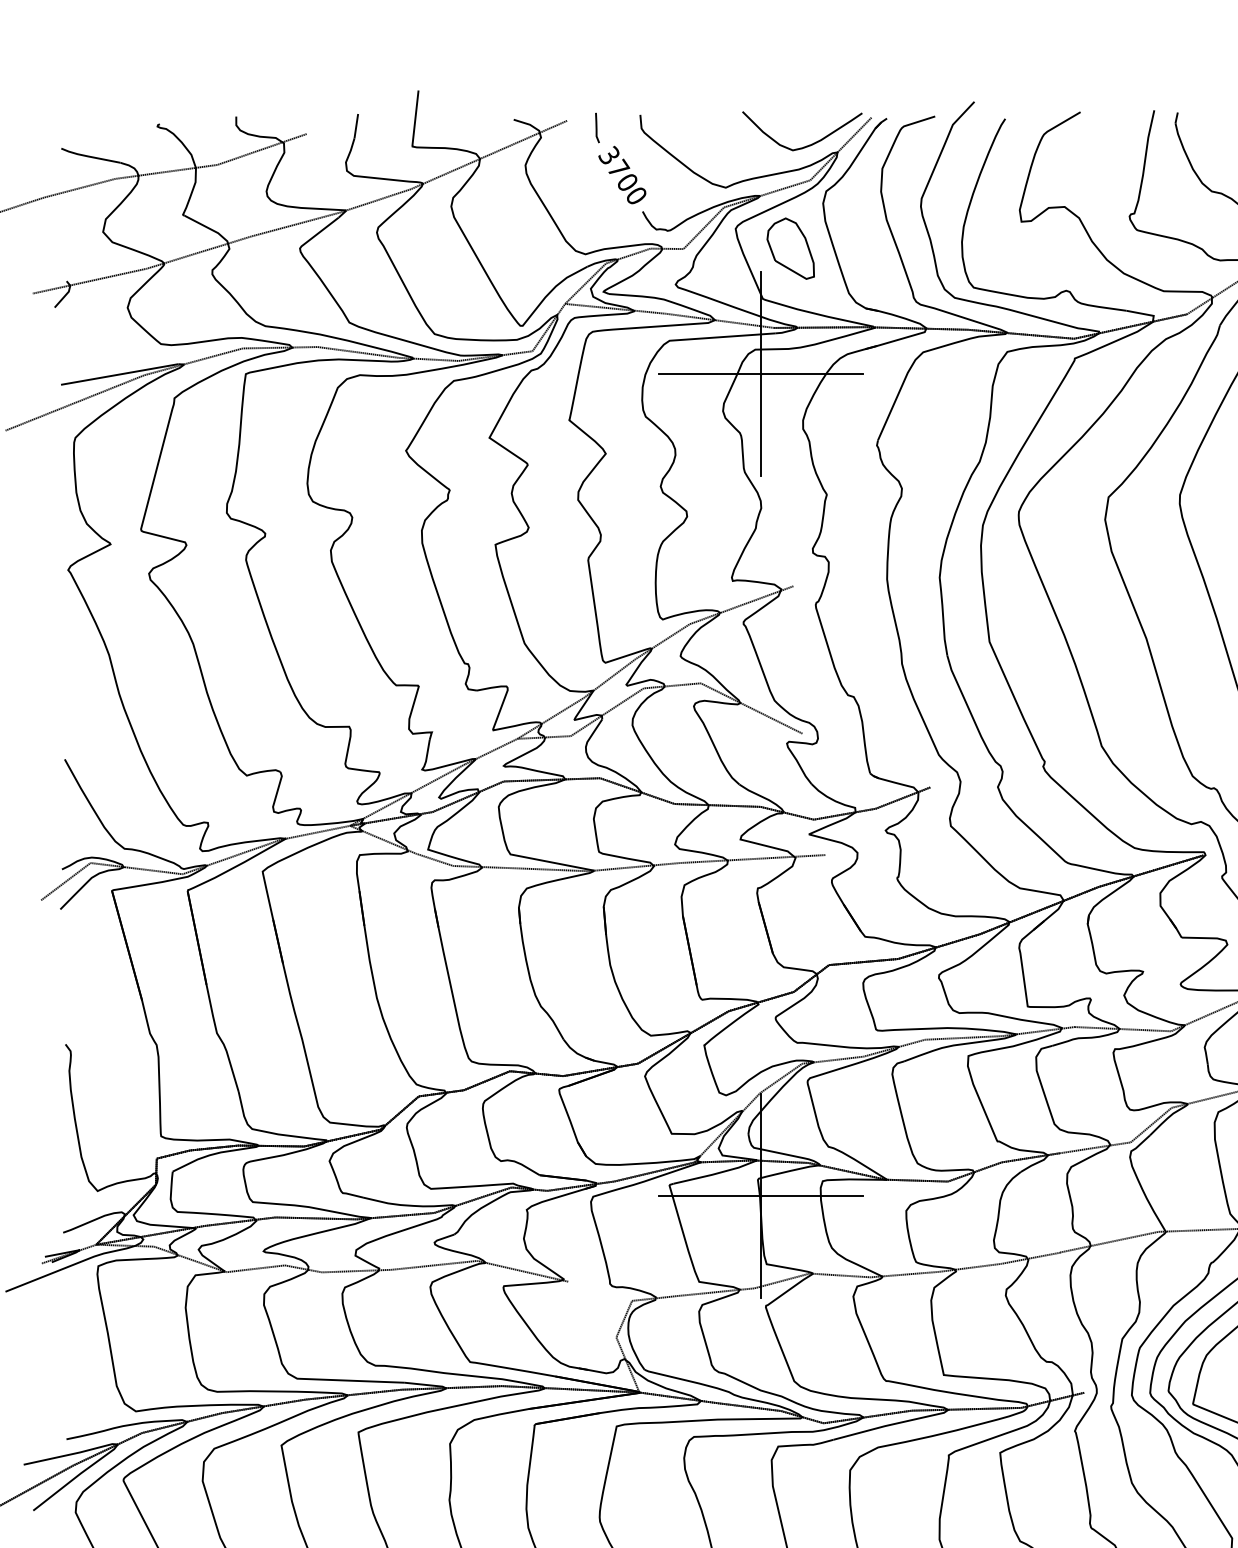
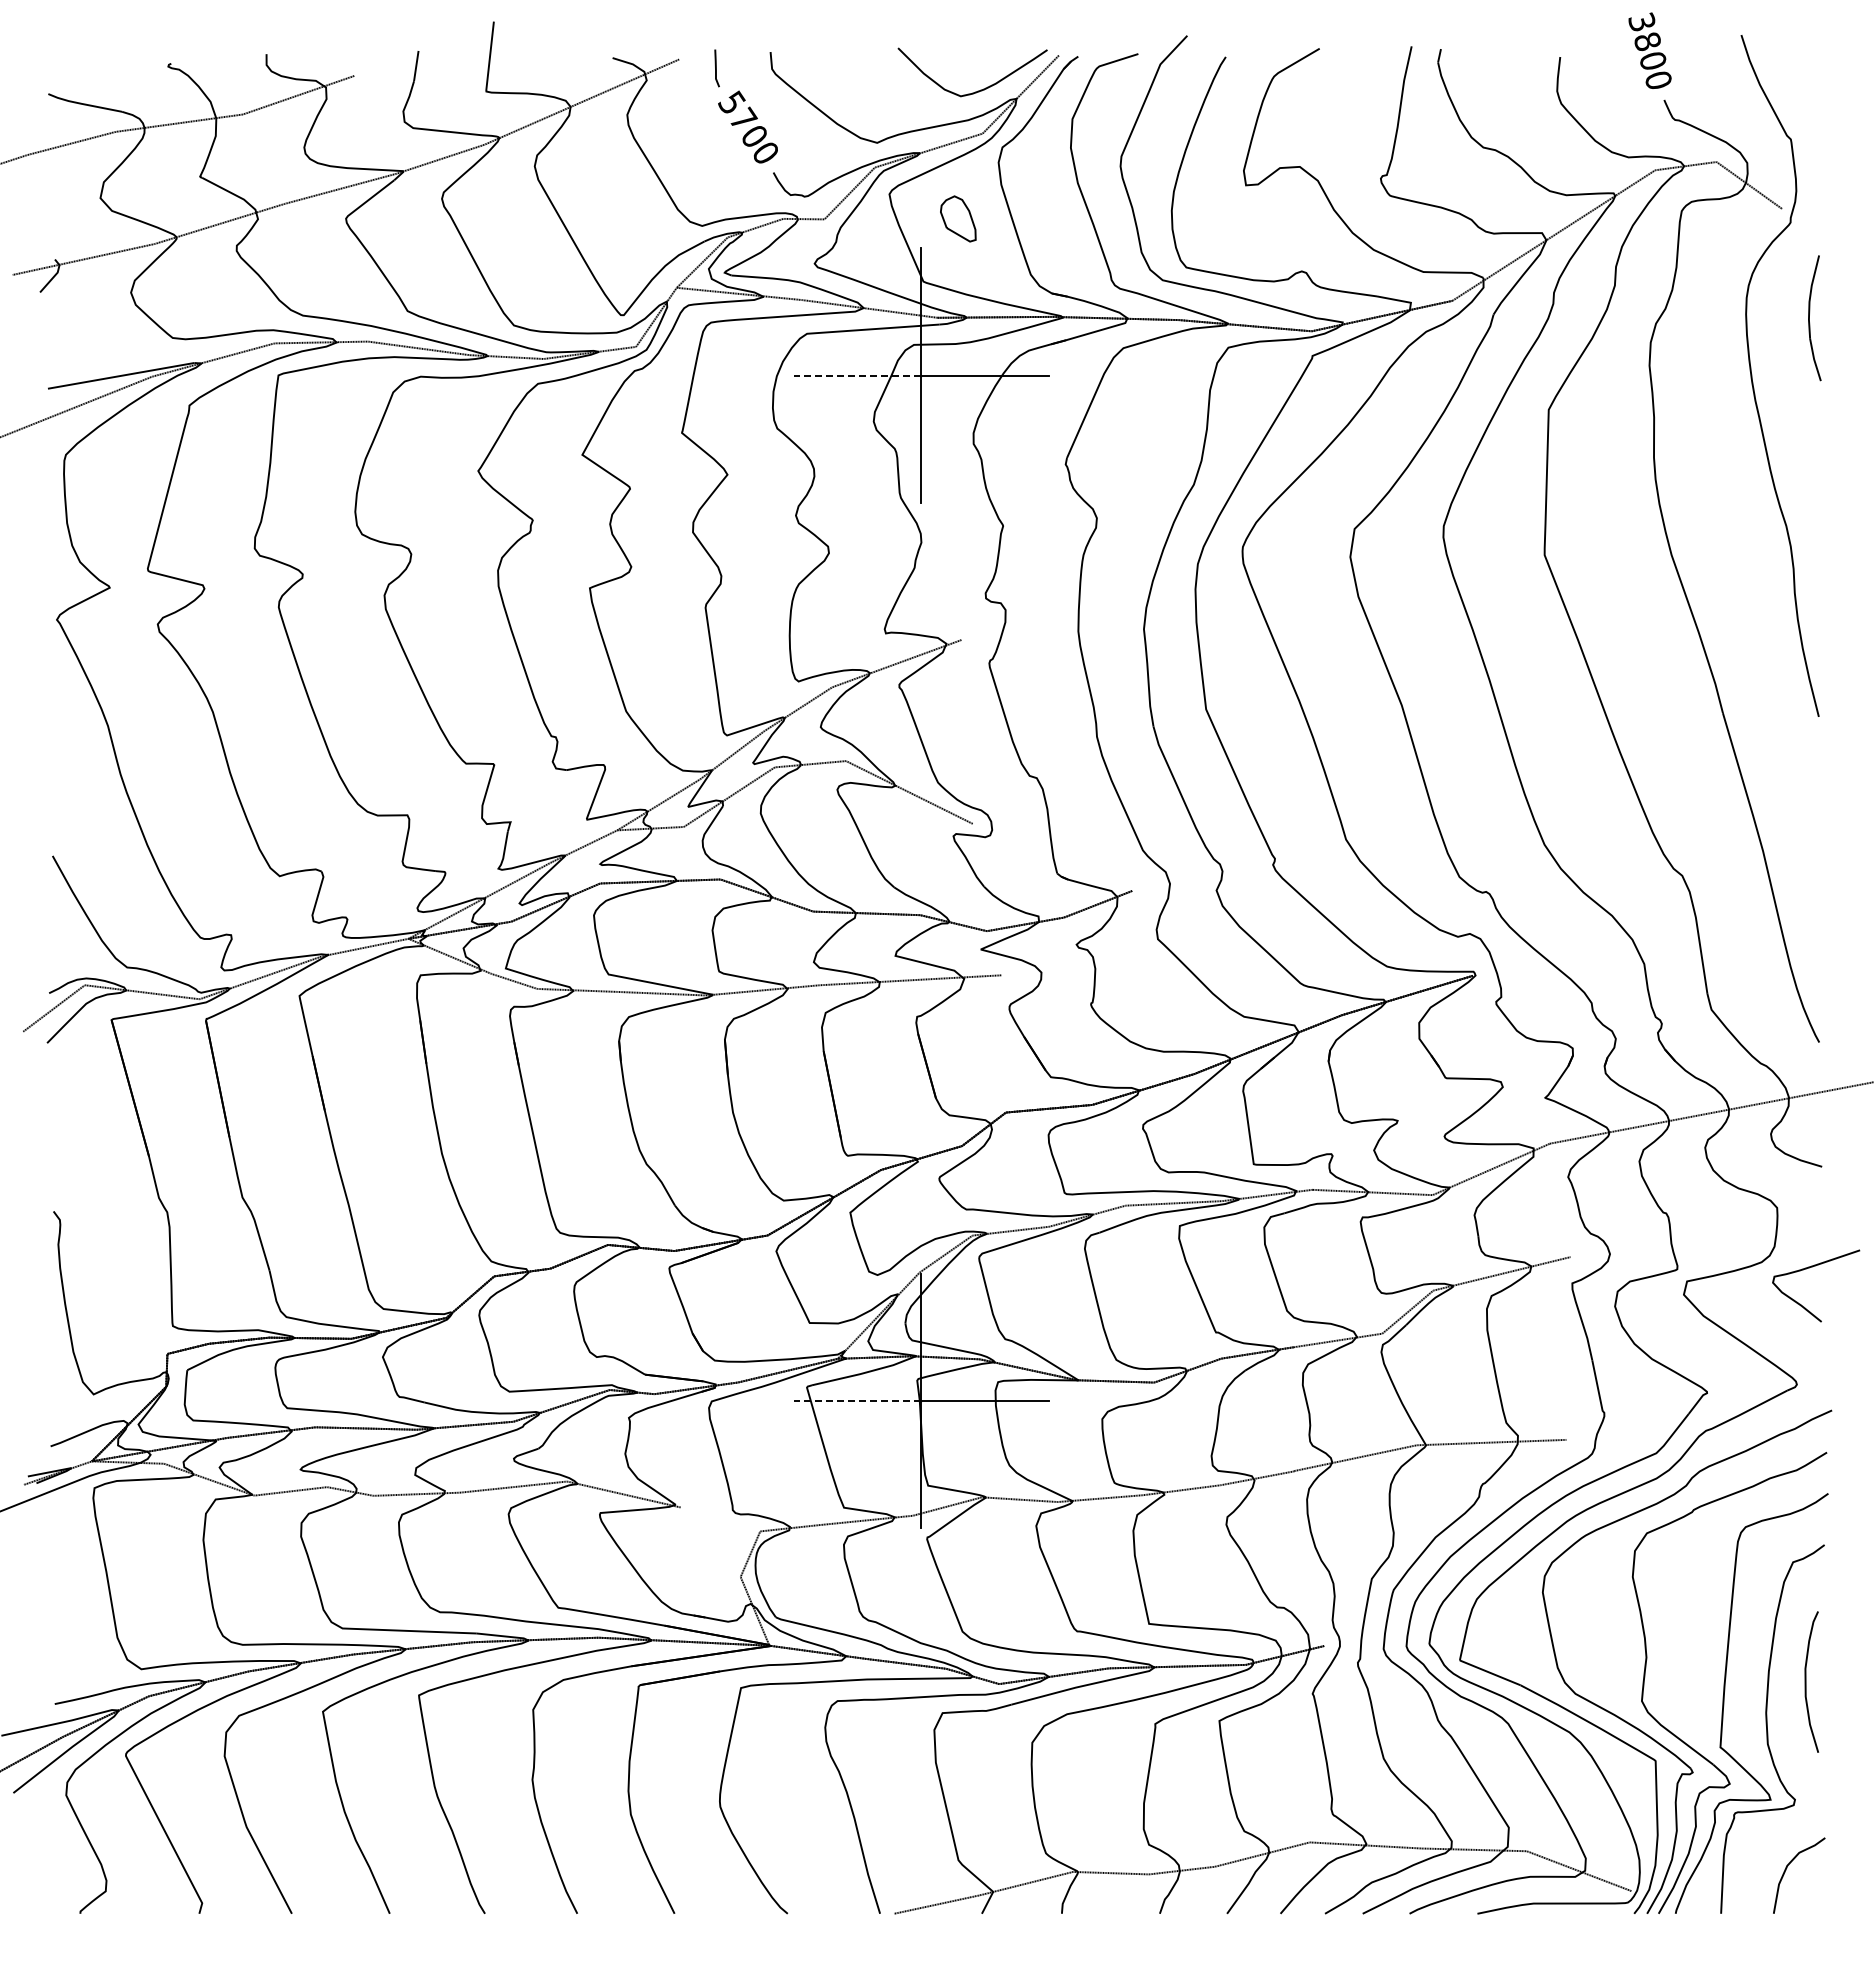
text: (609, 154) -> (731, 101), 3700 -> 5700
part: (791, 248) -> (958, 218), size x0.6
line: (710, 374) -> (857, 375), solid -> dashed
line: (710, 1196) -> (857, 1401), solid -> dashed

